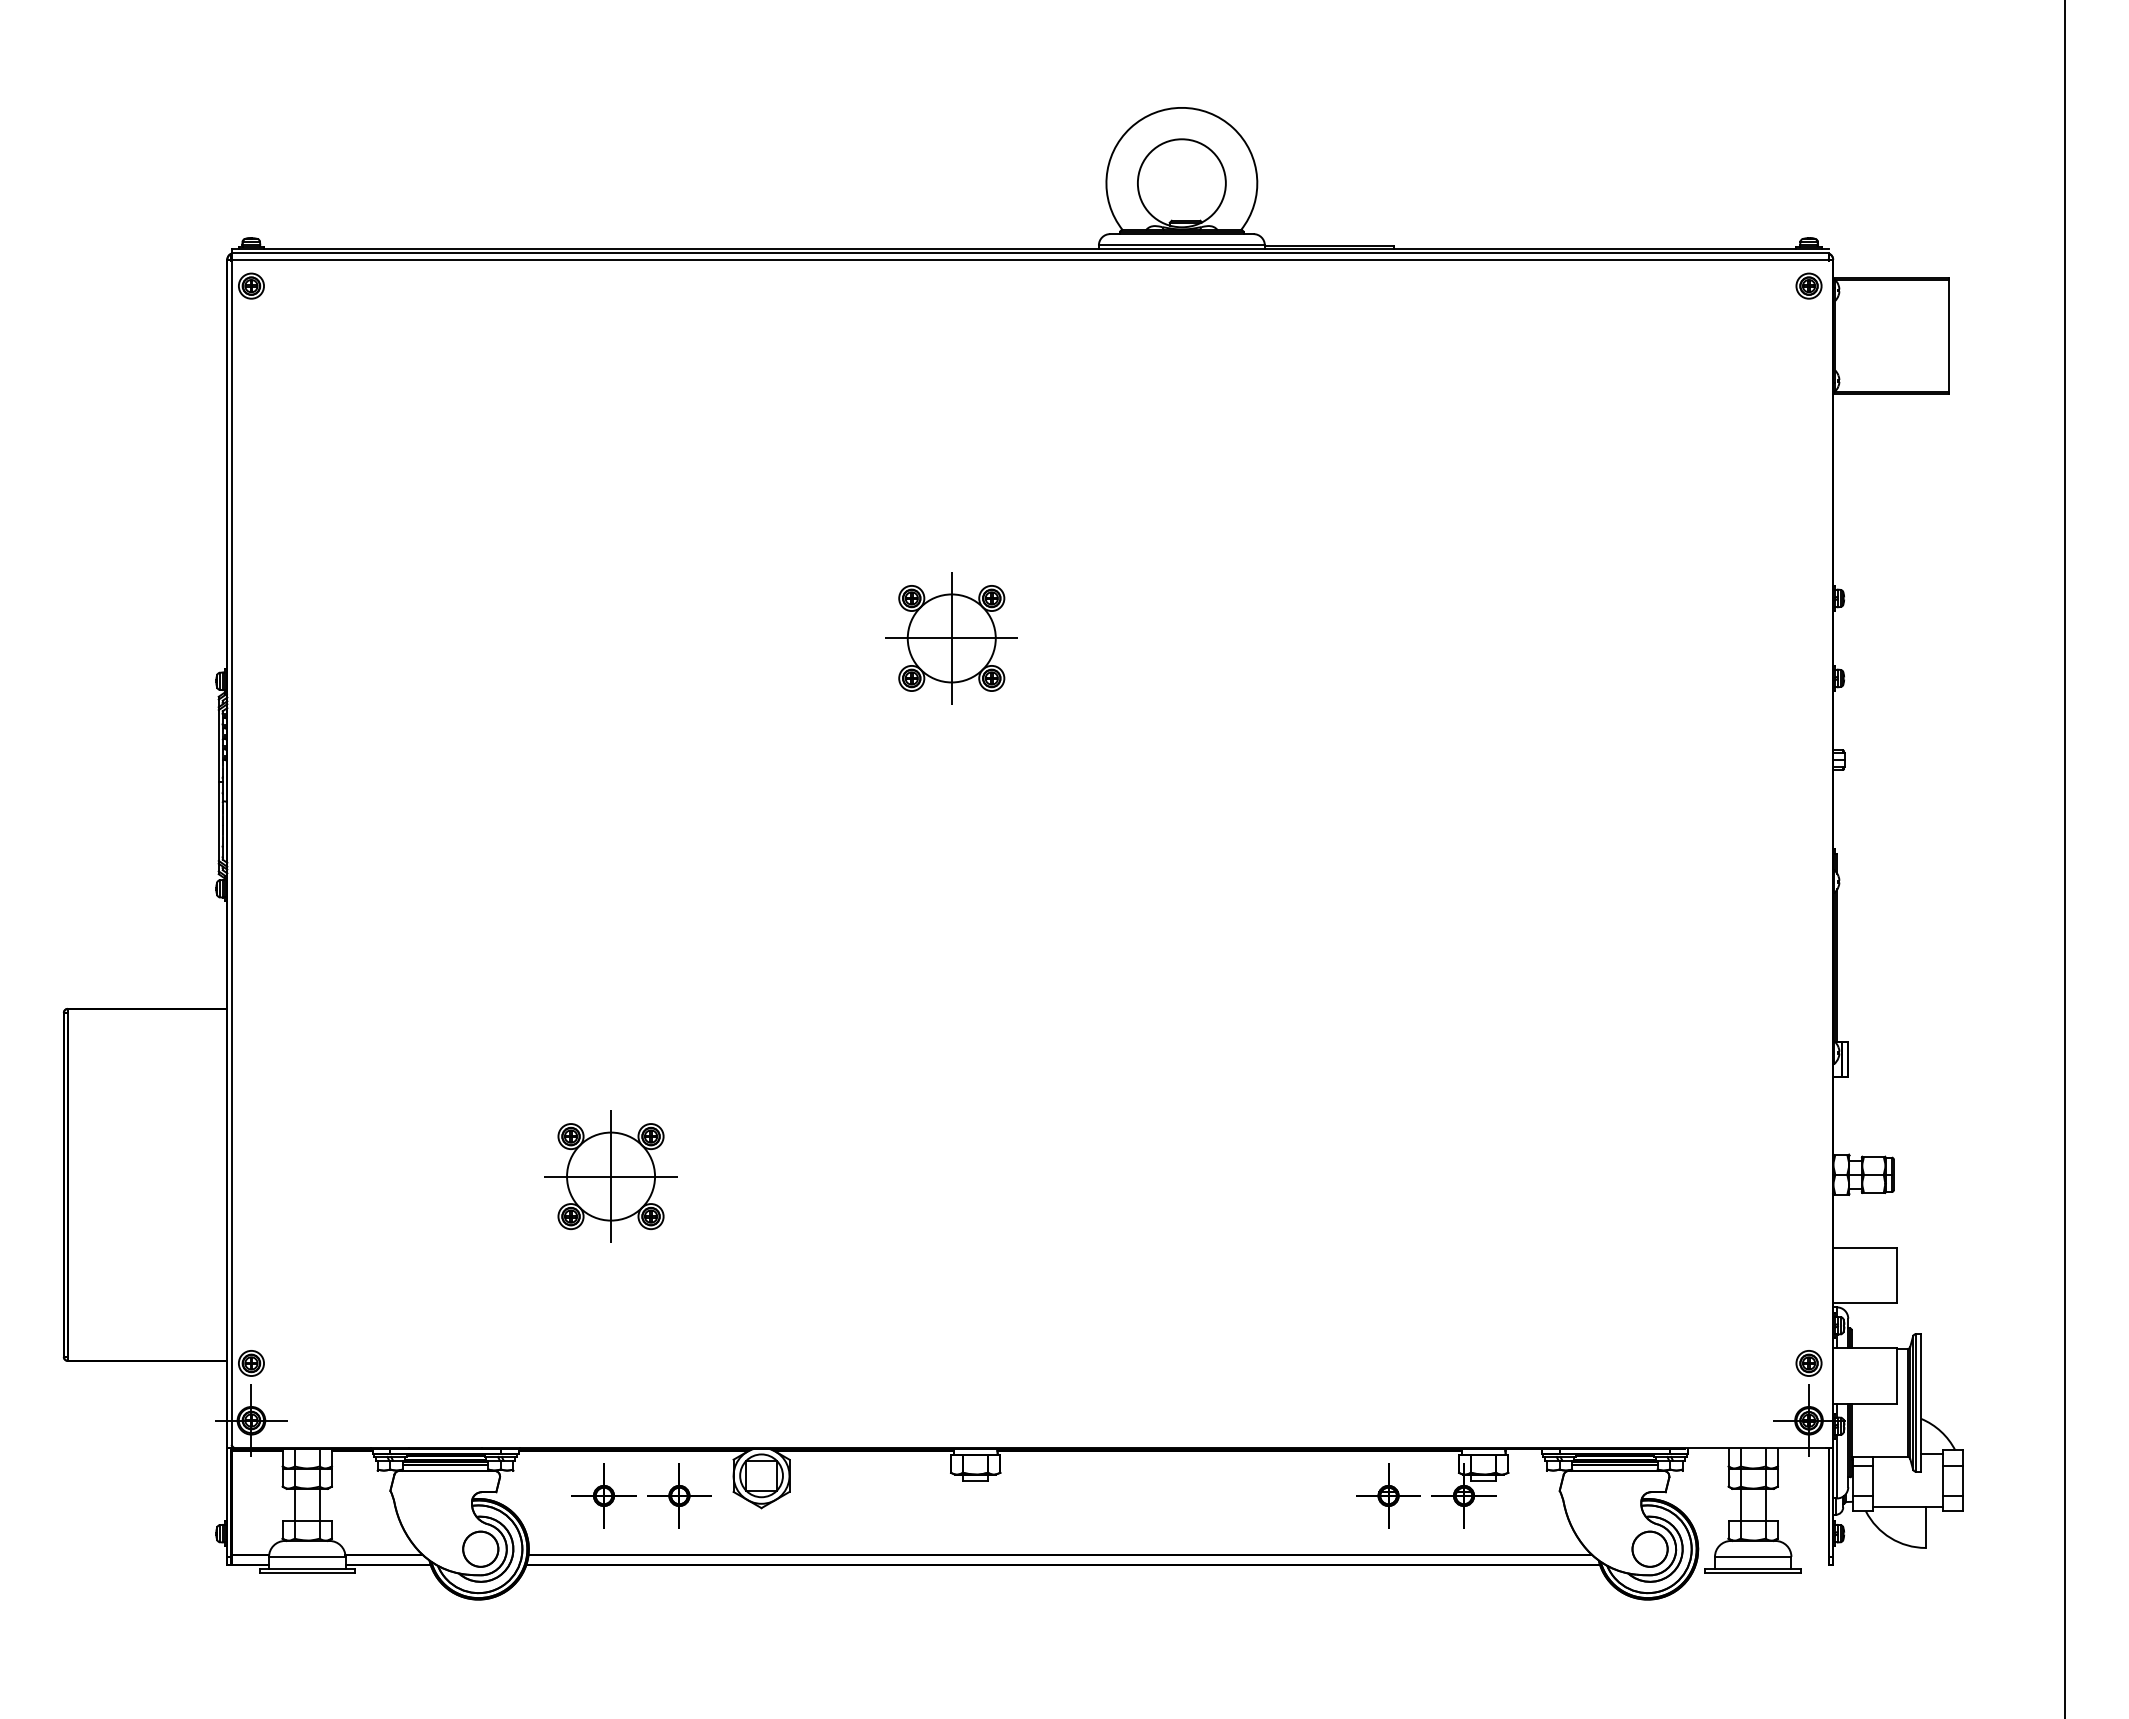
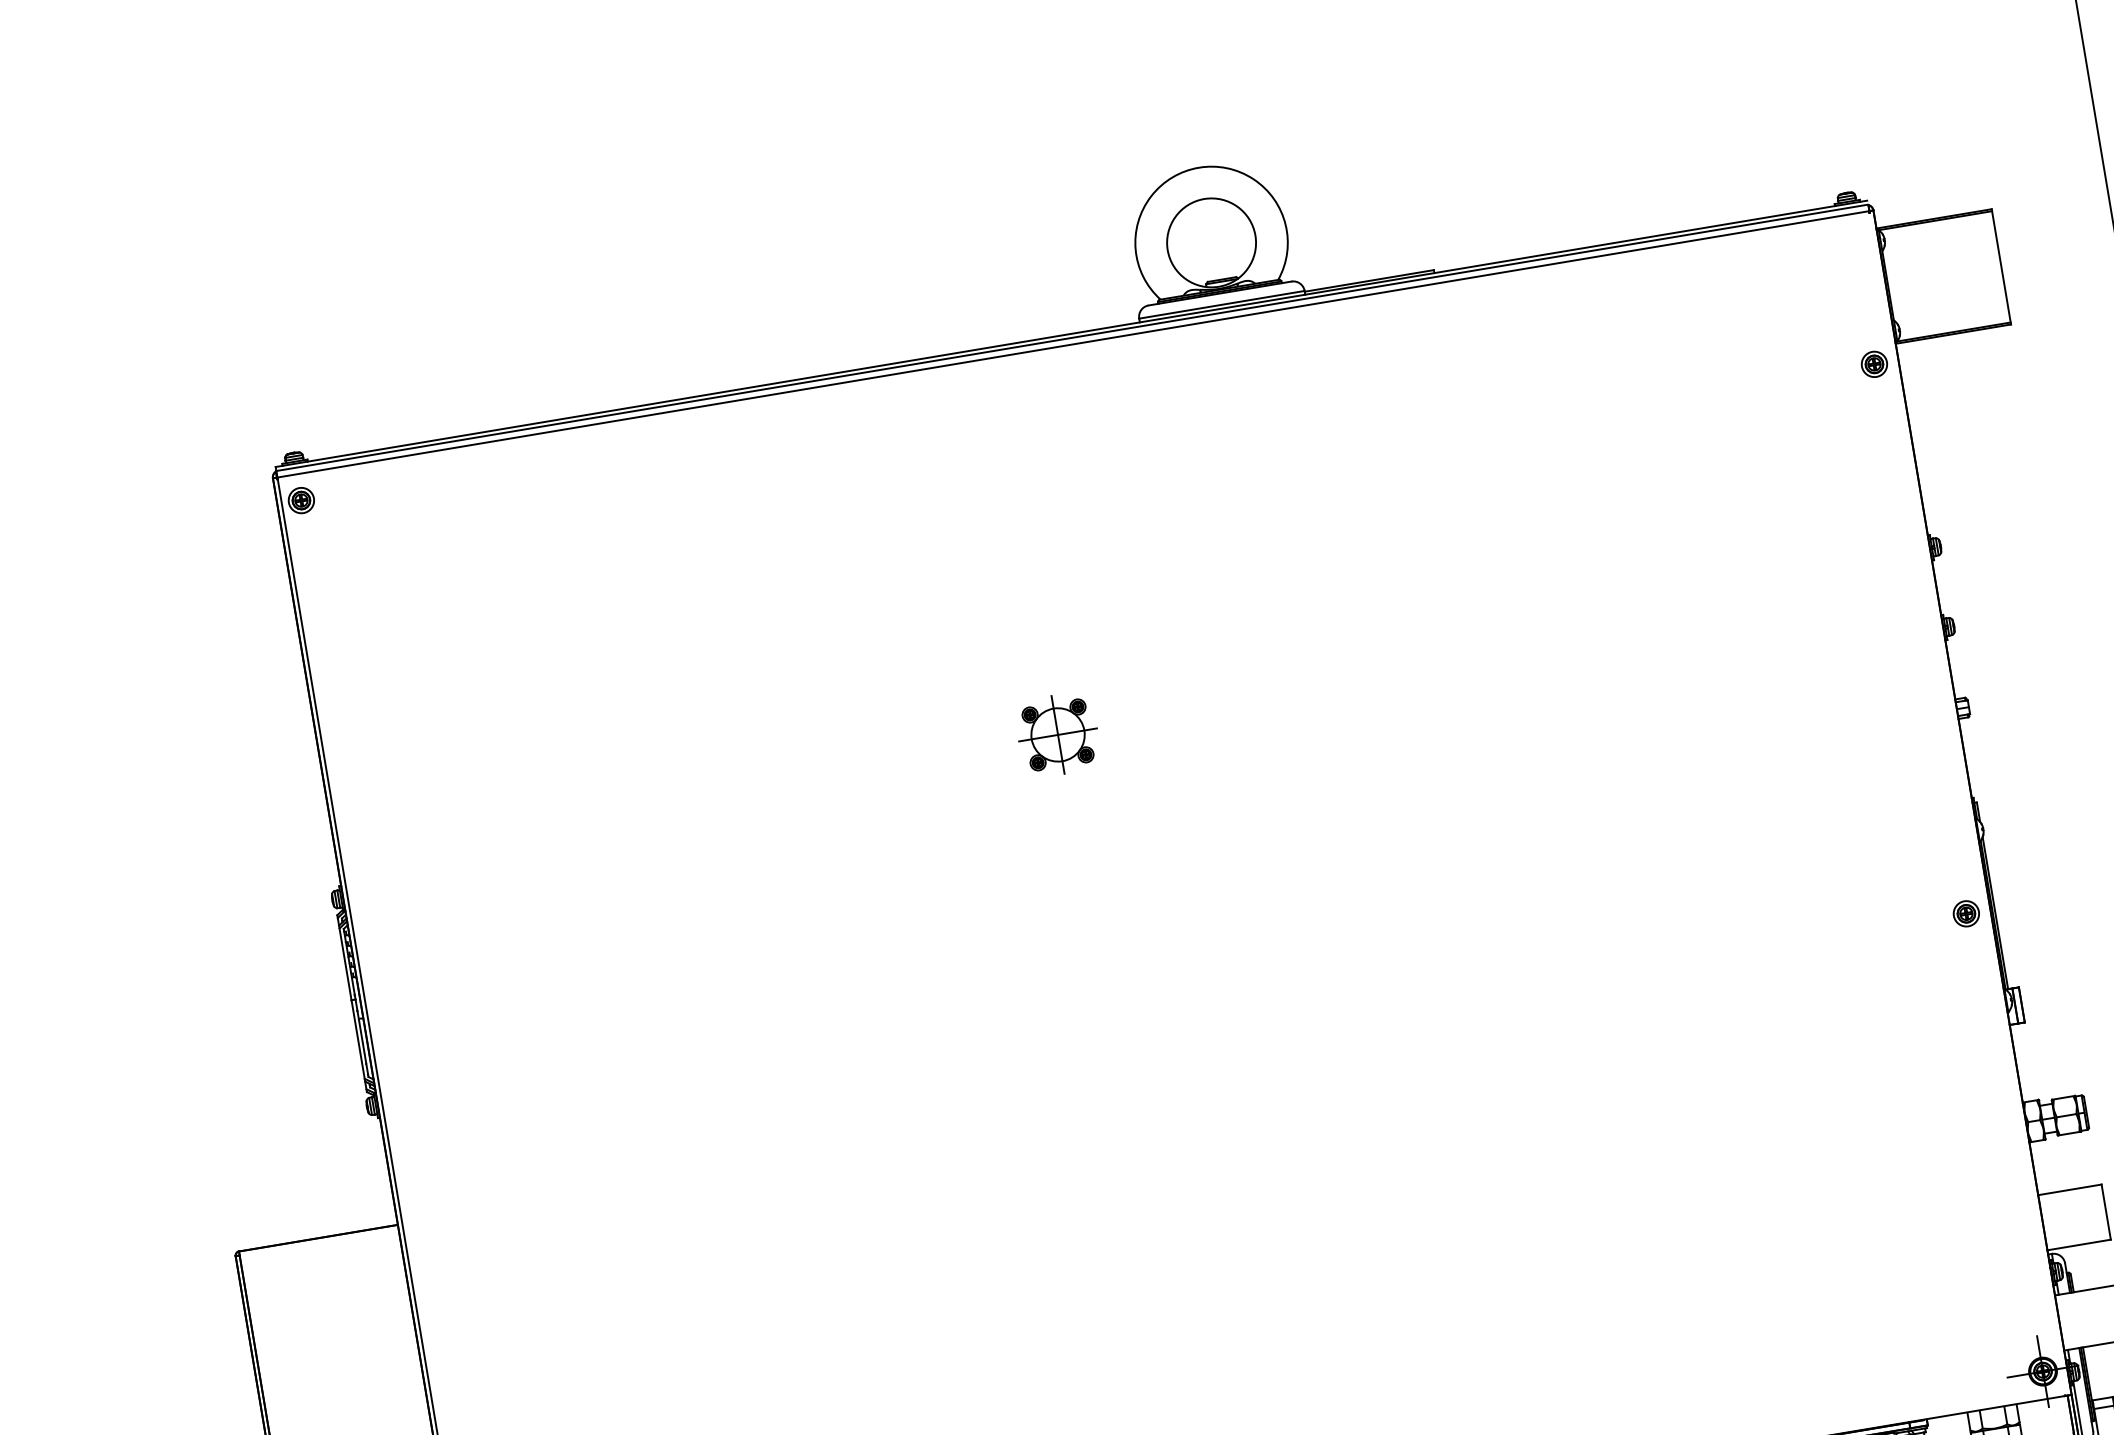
part: (1808, 285) -> (1873, 363), moved
part: (951, 638) -> (1057, 734), size x0.6
part: (610, 1176) -> (807, 1328), removed
part: (1808, 1363) -> (1965, 913), moved

